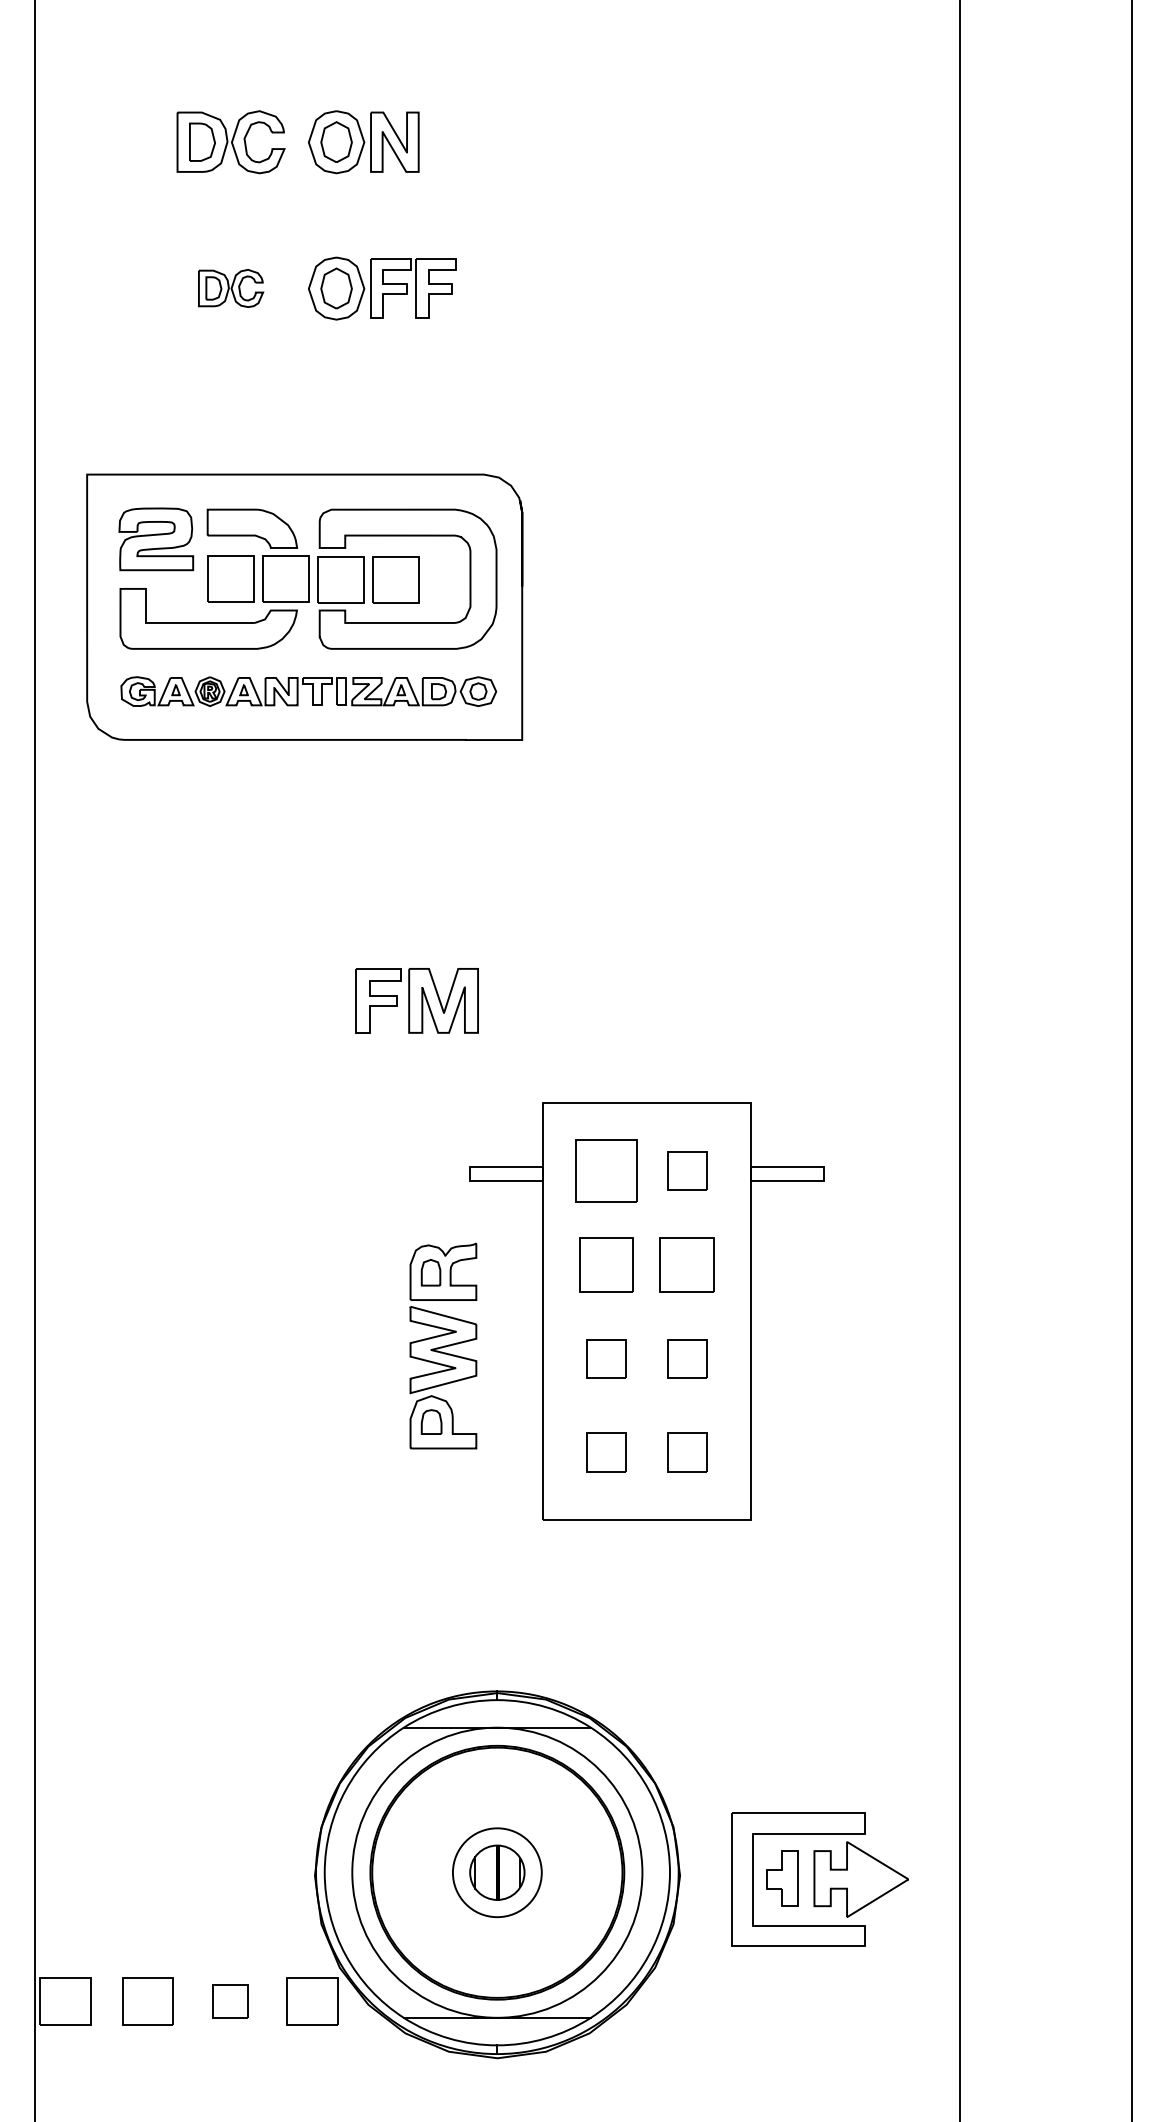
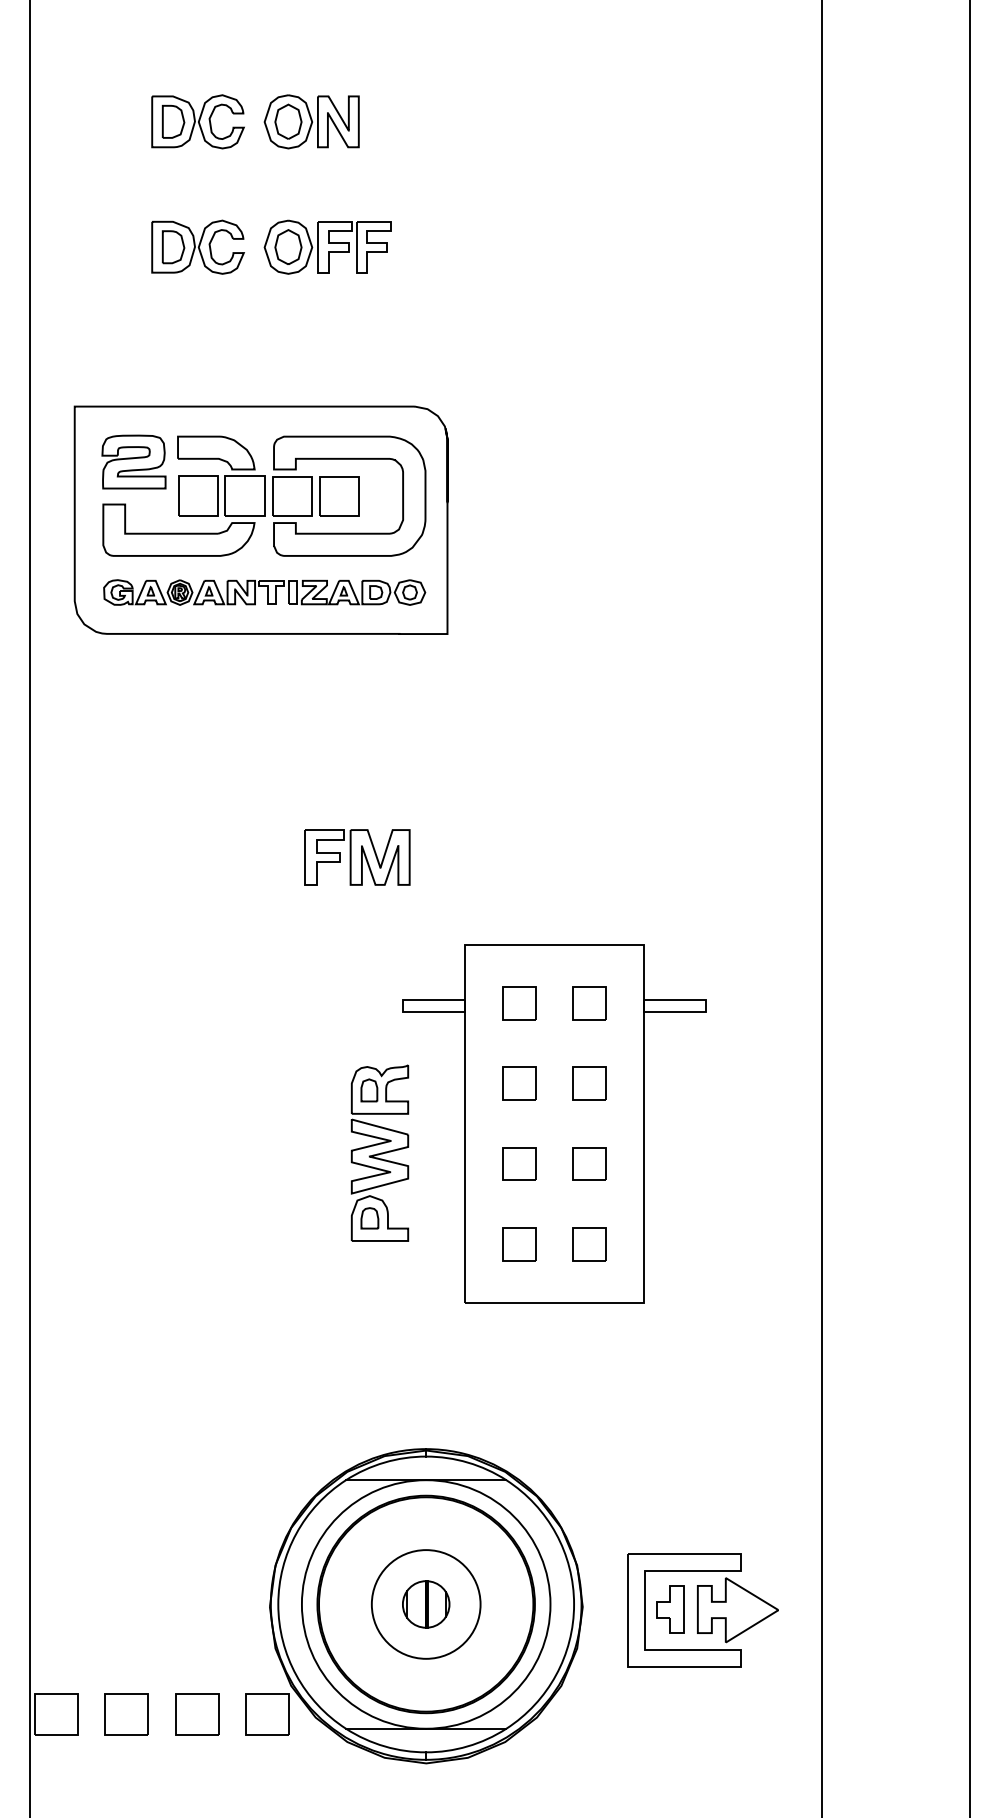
part: (230, 287) -> (197, 246), size x1.67
part: (606, 1171) -> (519, 1003), size x0.62
part: (606, 1264) -> (519, 1083), size x0.71
part: (687, 1264) -> (589, 1083), size x0.71
circle: (496, 1872) -> (425, 1604), size x1.43
part: (230, 2001) -> (197, 1714), size x1.43

